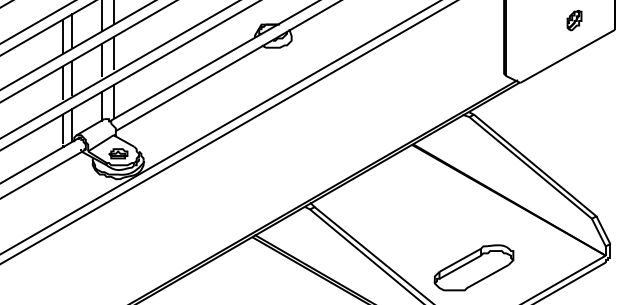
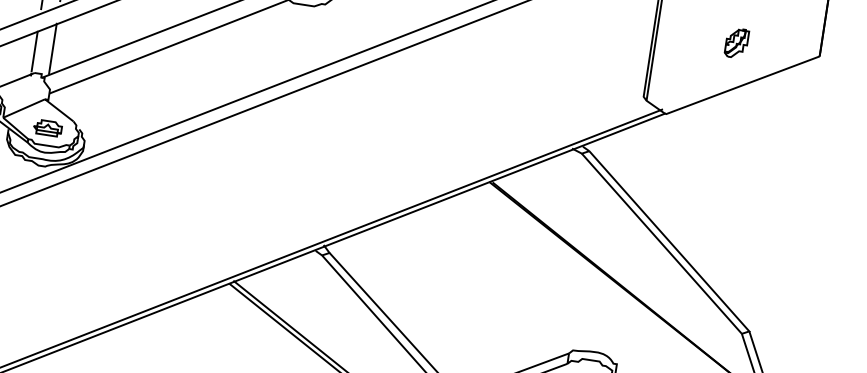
part: (574, 20) -> (736, 43), moved

